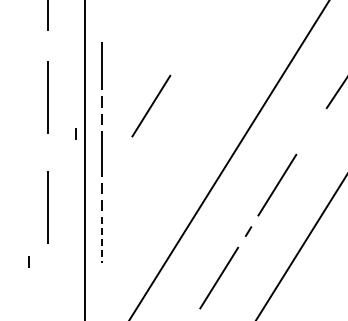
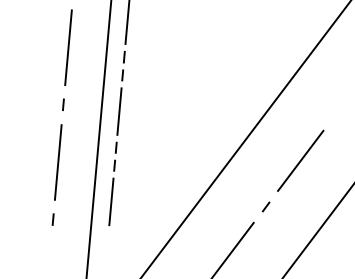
line: (151, 105) -> (176, 65), removed
line: (75, 133) -> (62, 104), moved
line: (101, 240) -> (111, 202), dashed -> solid
line: (28, 261) -> (52, 219), moved

